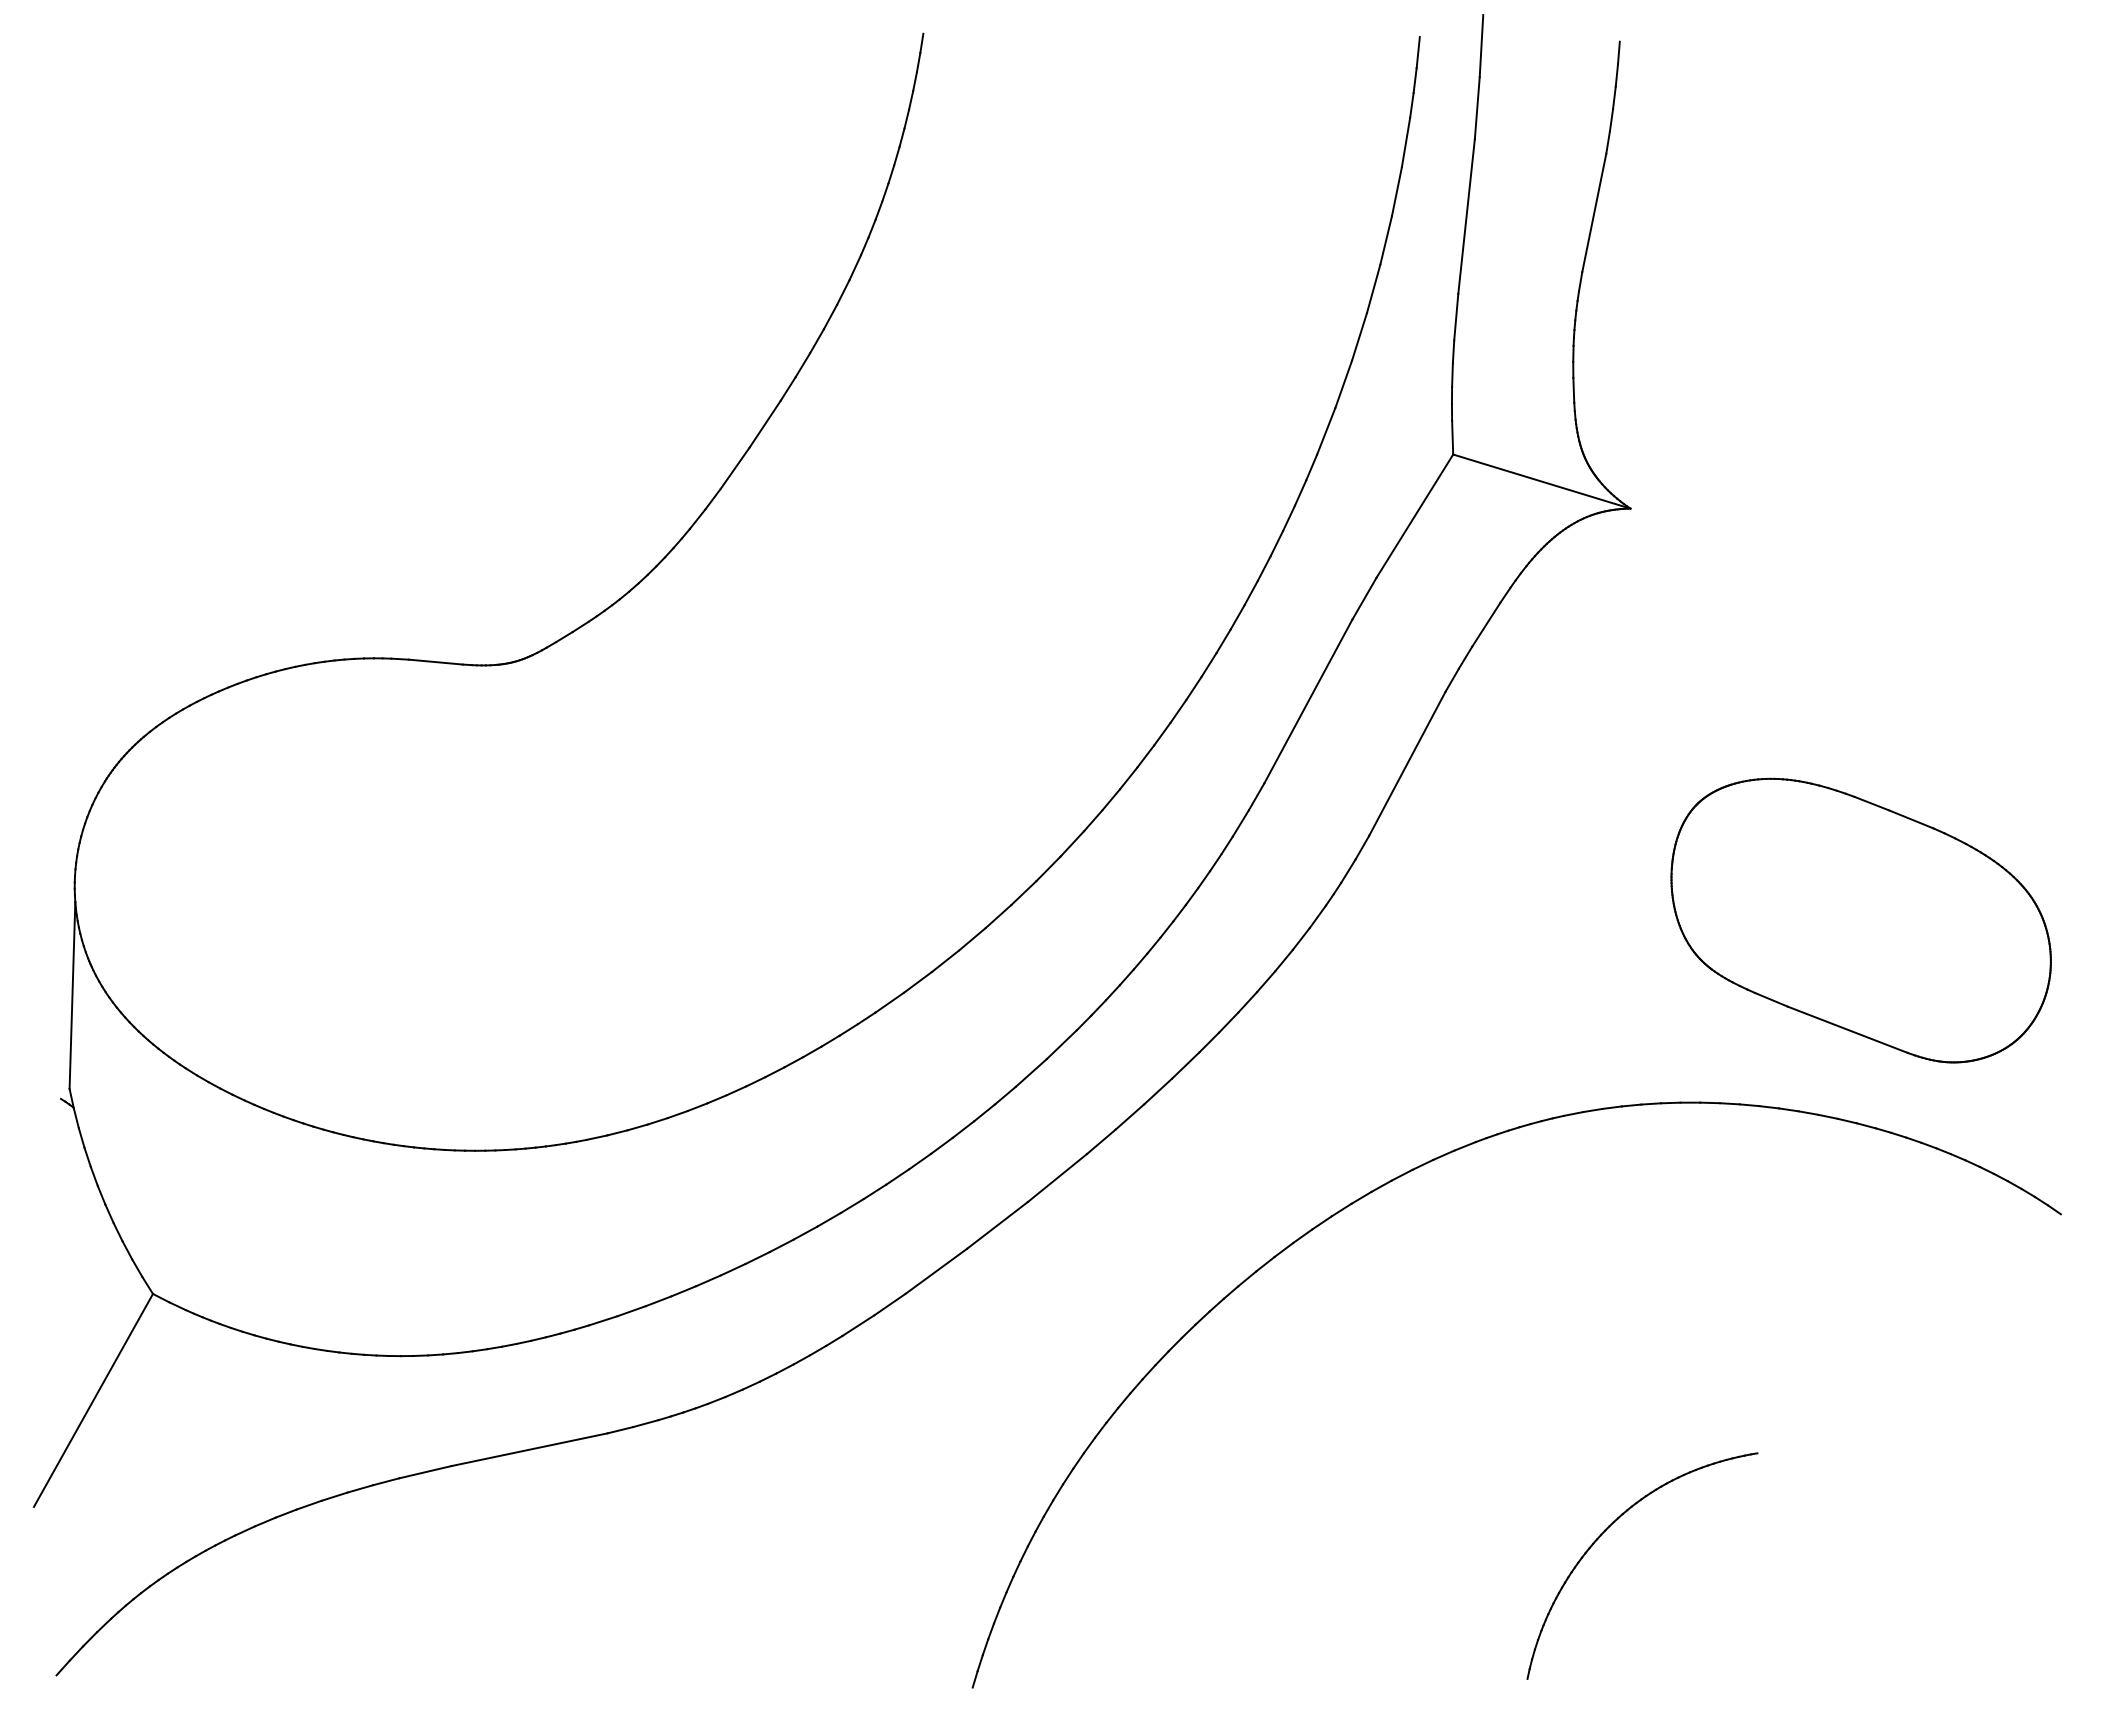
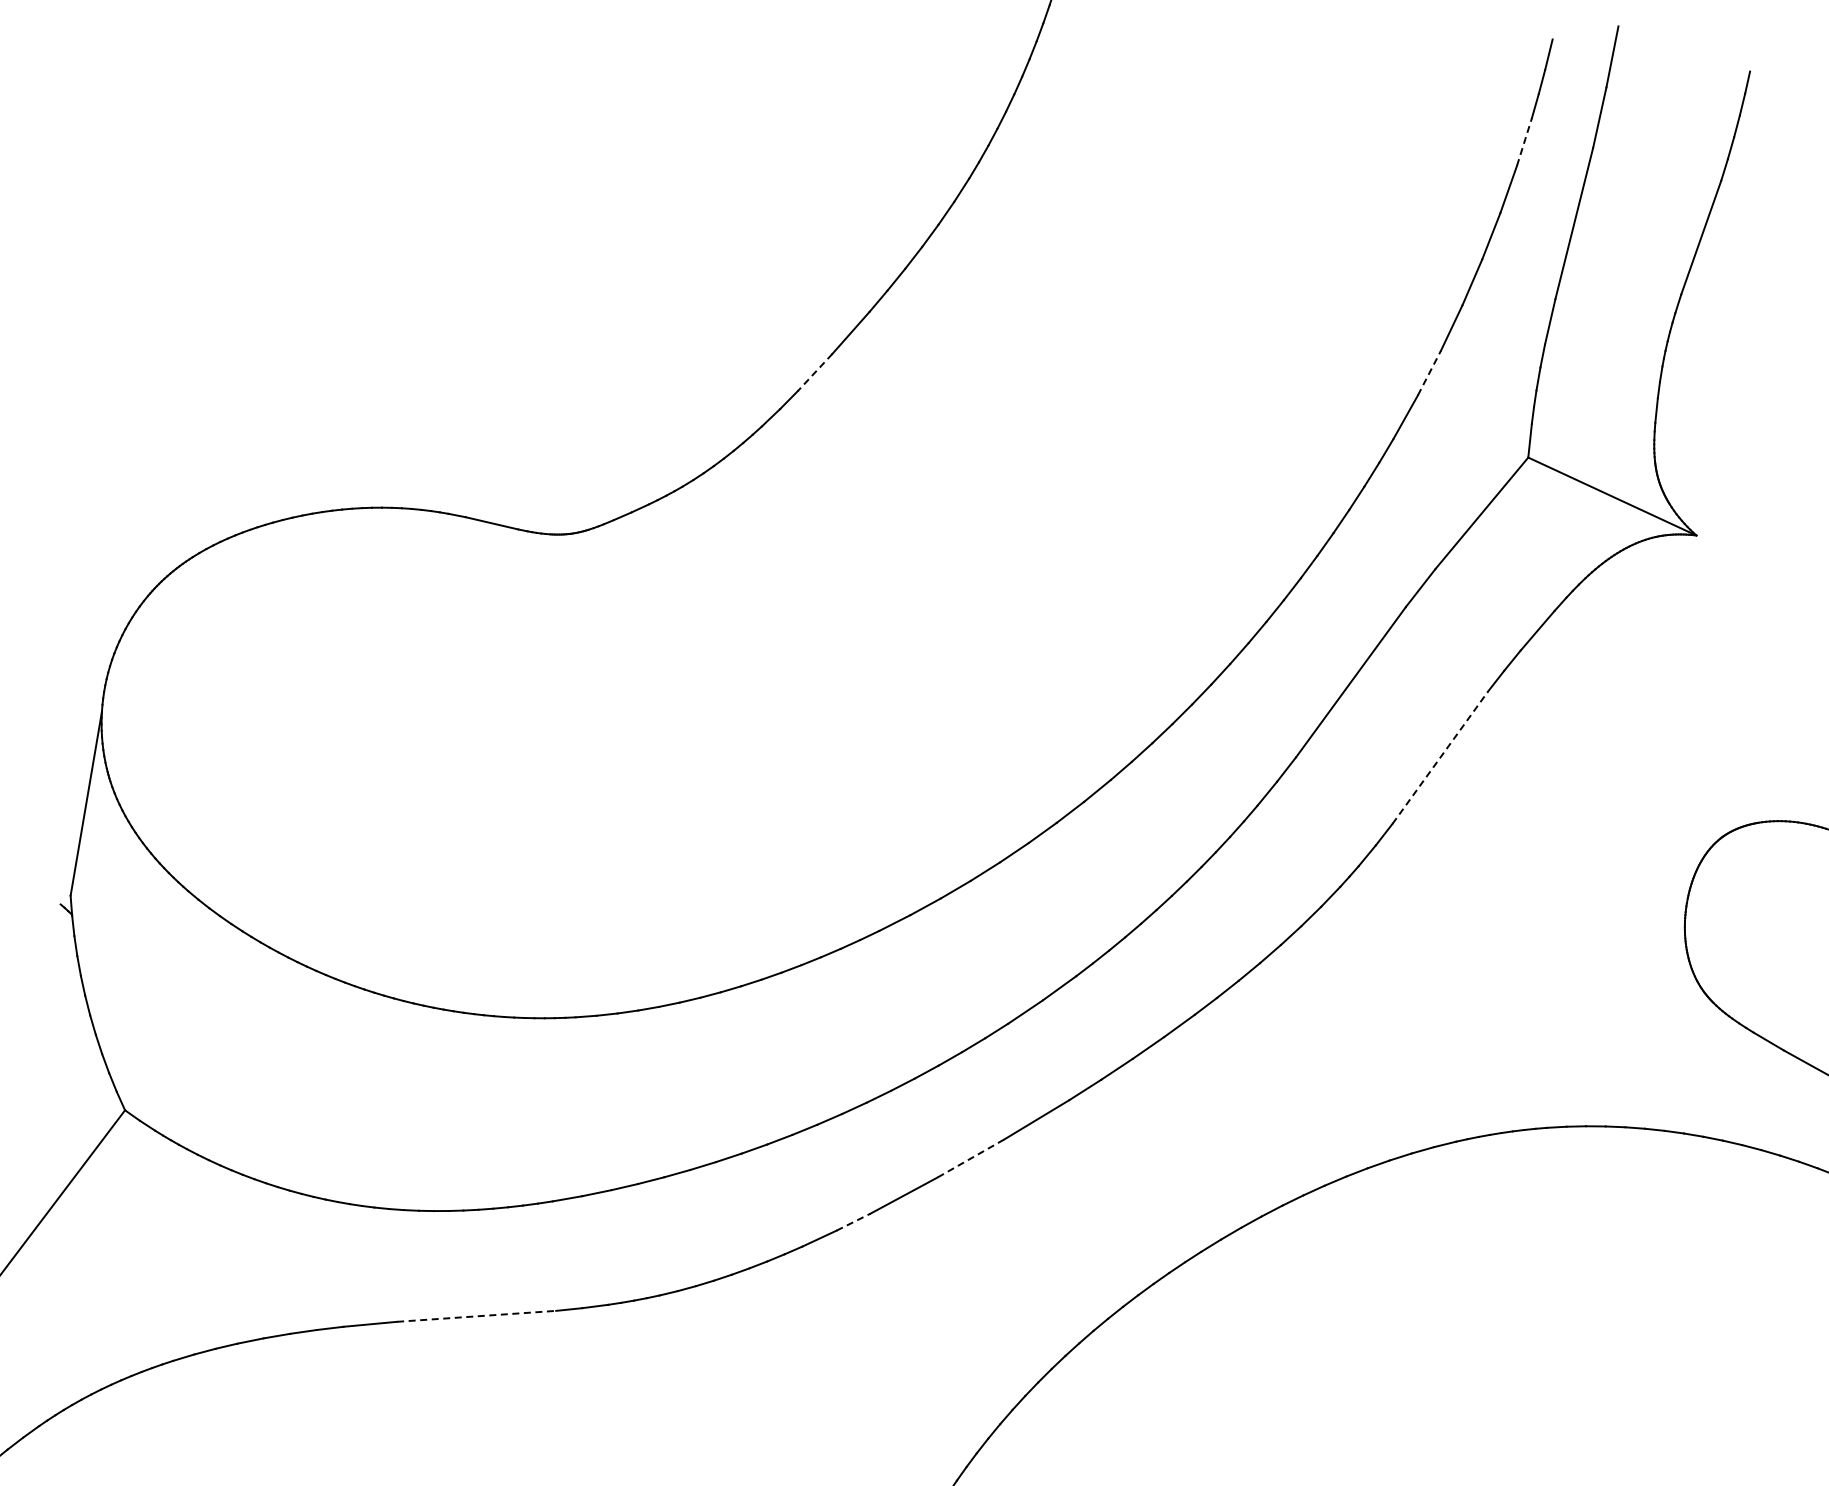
line: (1406, 142) -> (1524, 142), solid -> dashed
line: (1343, 383) -> (1429, 372), solid -> dashed
line: (734, 468) -> (814, 372), solid -> dashed
line: (1407, 763) -> (1440, 757), solid -> dashed
line: (997, 1225) -> (970, 1158), solid -> dashed
line: (890, 1304) -> (854, 1222), solid -> dashed
line: (529, 1449) -> (476, 1316), solid -> dashed

